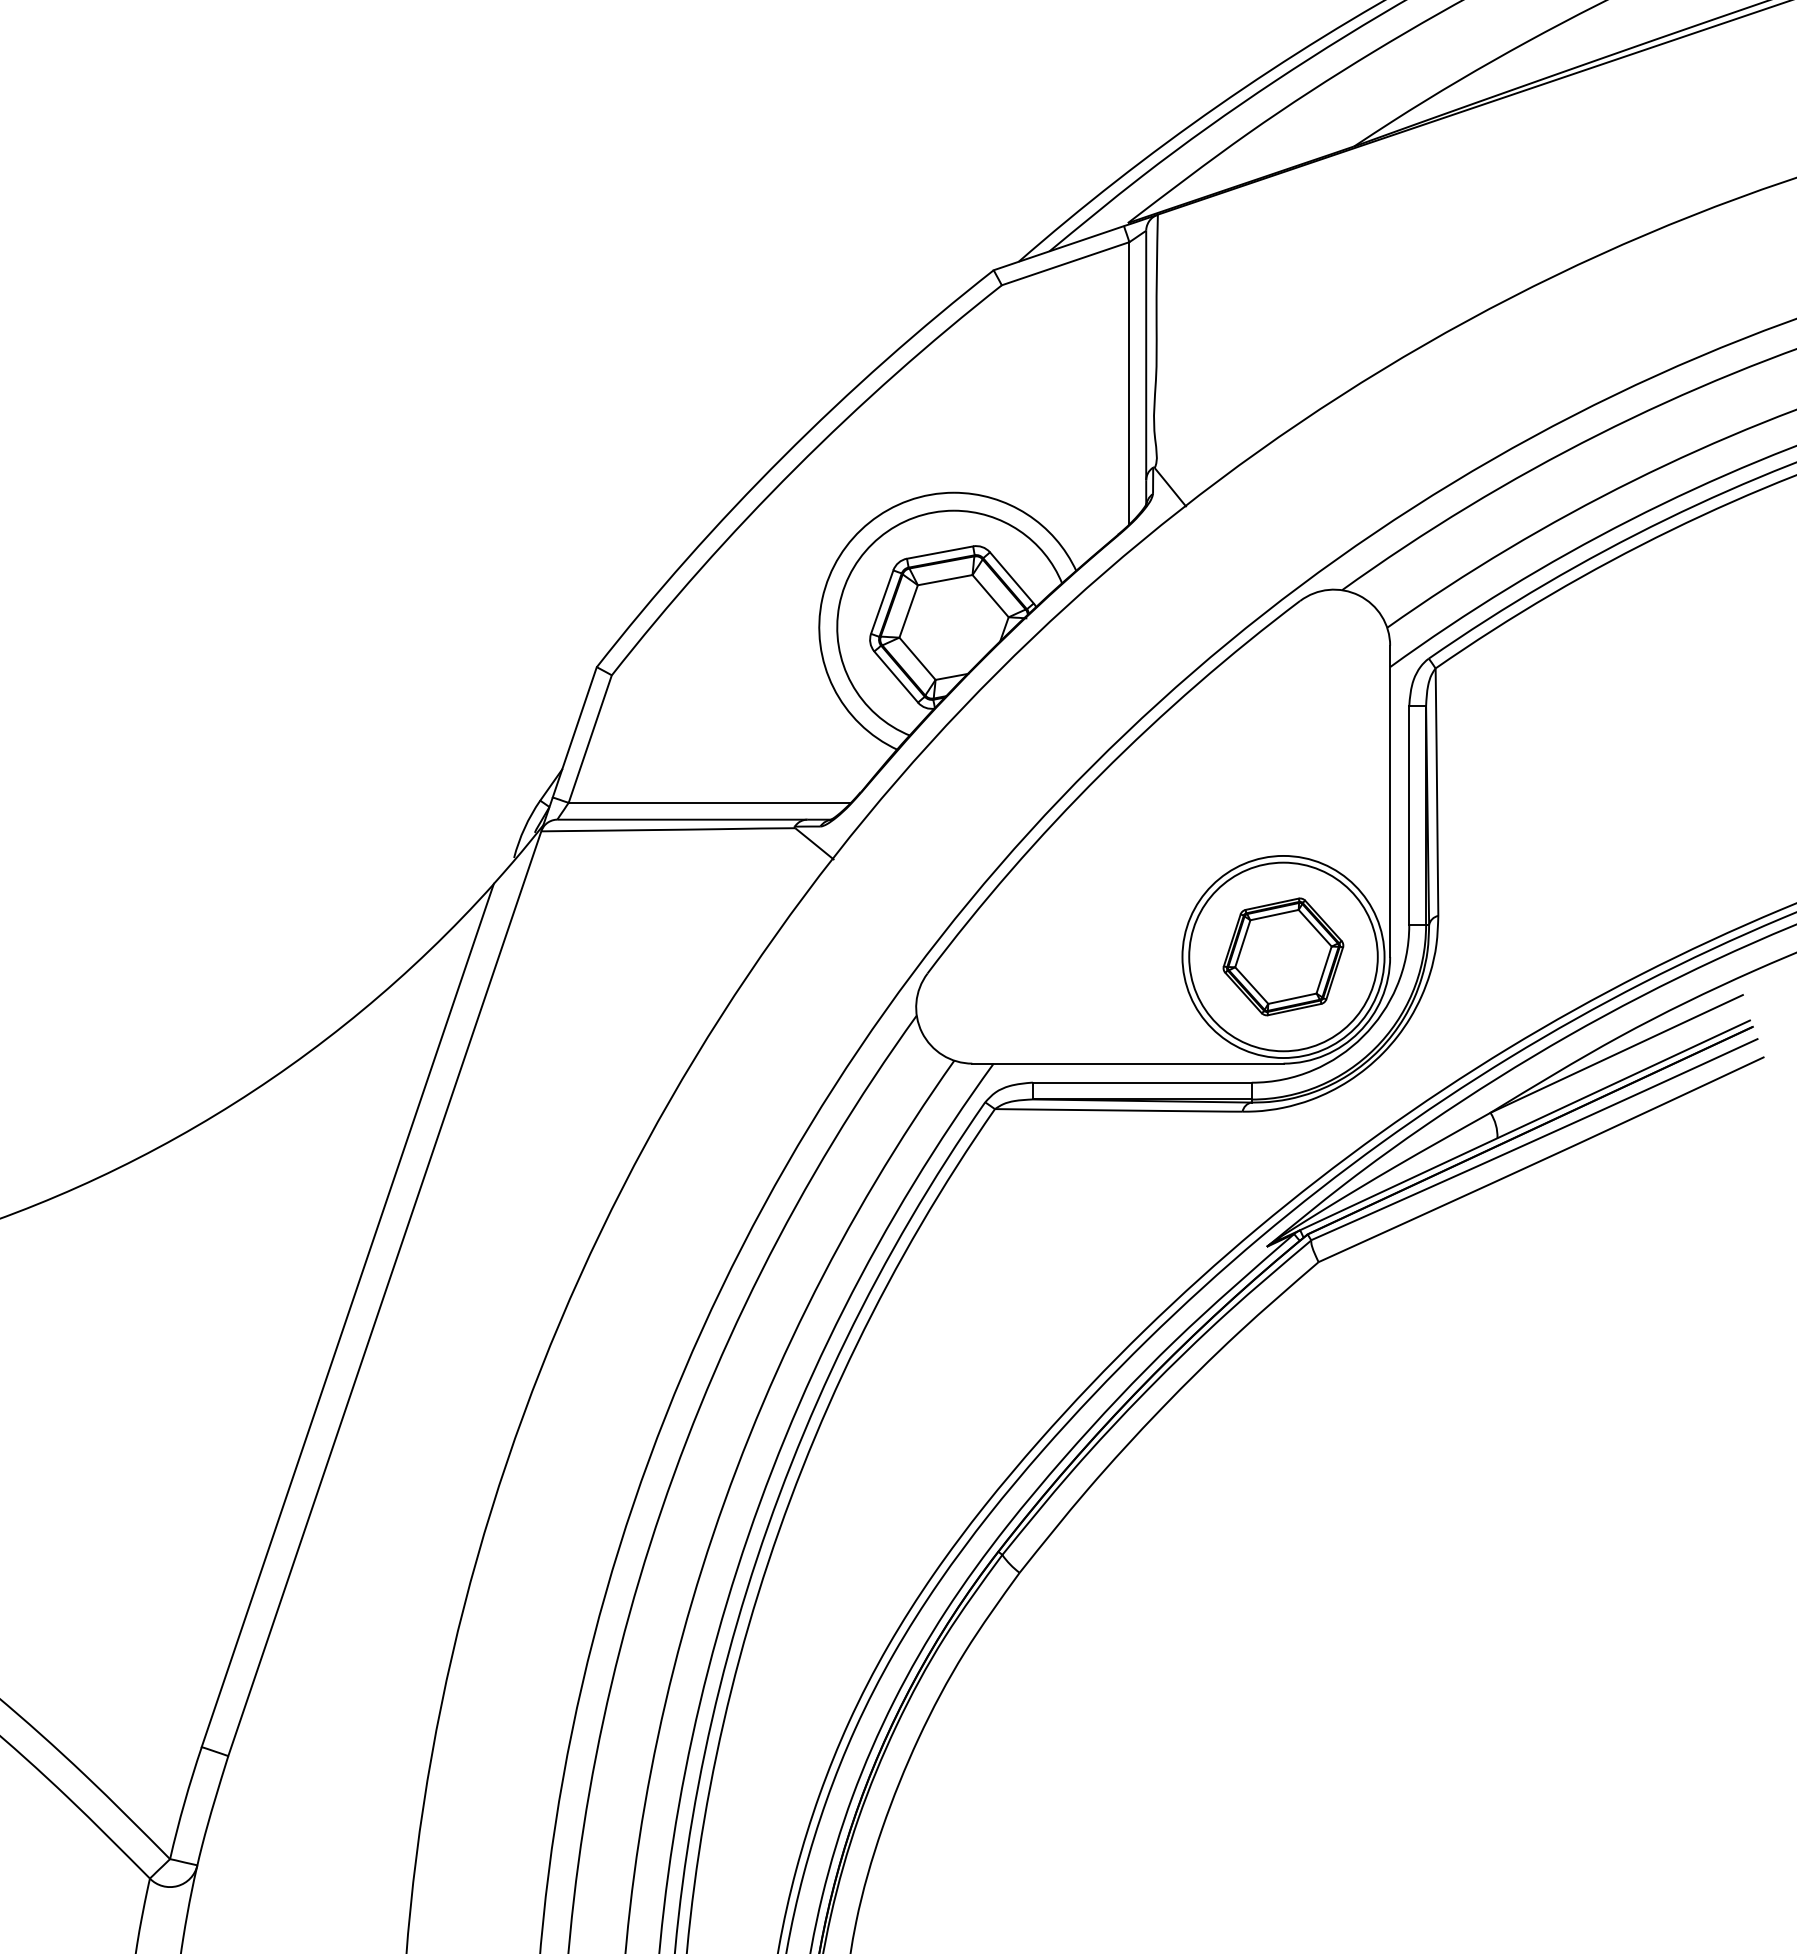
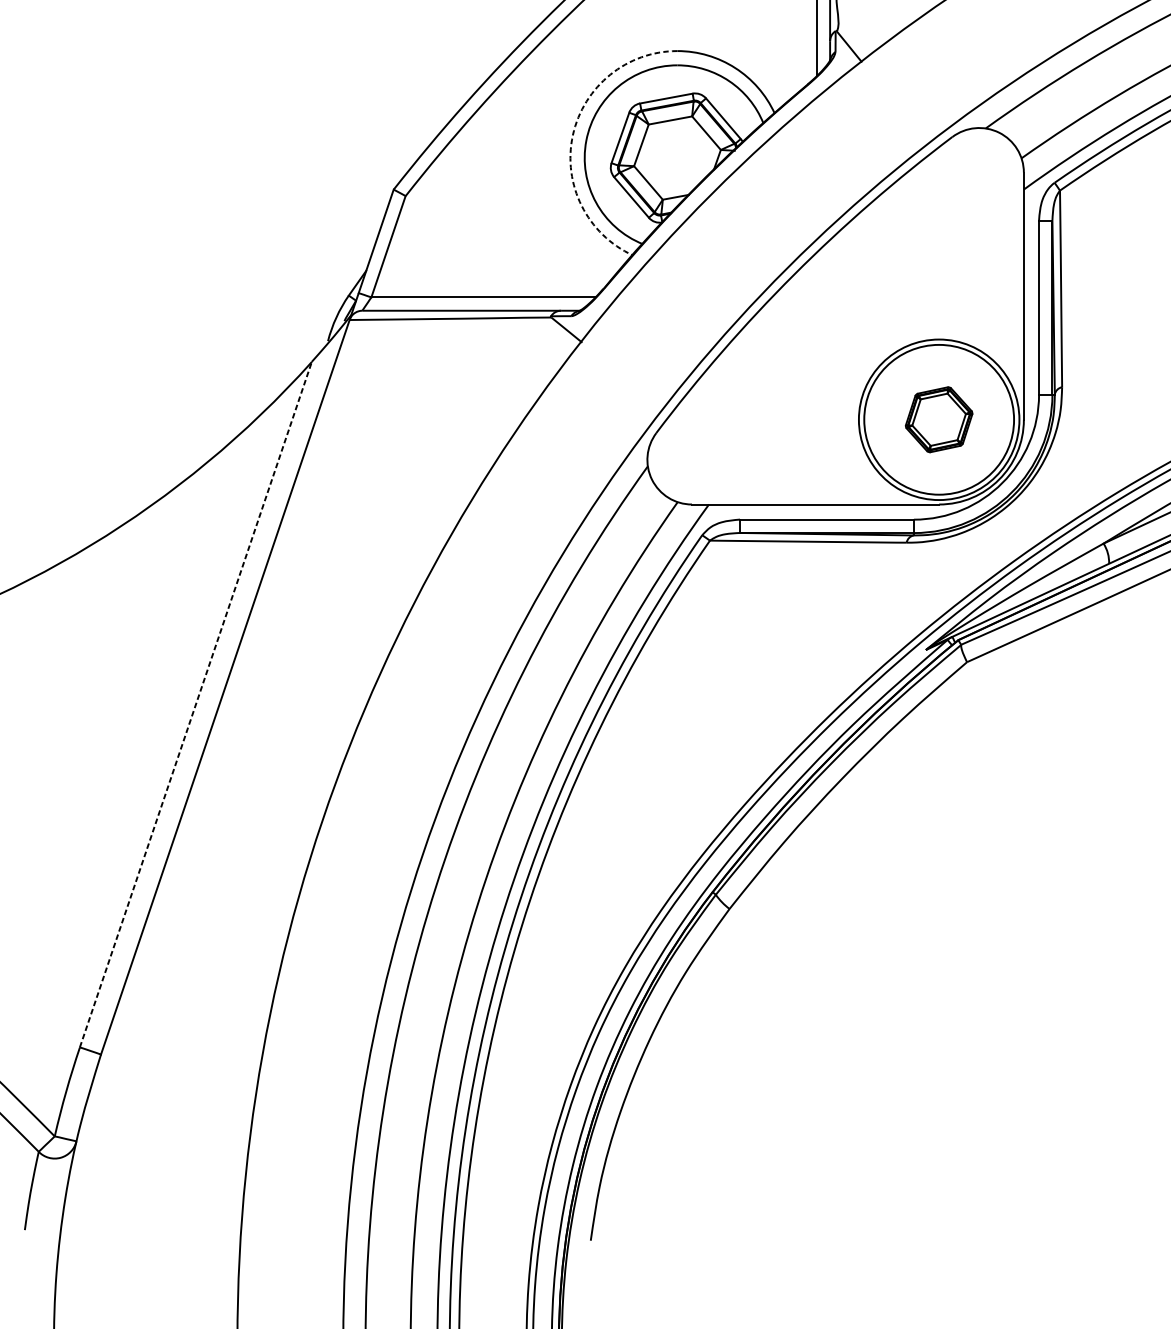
arc: (822, 598) -> (572, 135), solid -> dashed
part: (1283, 956) -> (939, 419), size x0.7
line: (347, 1315) -> (195, 704), solid -> dashed

